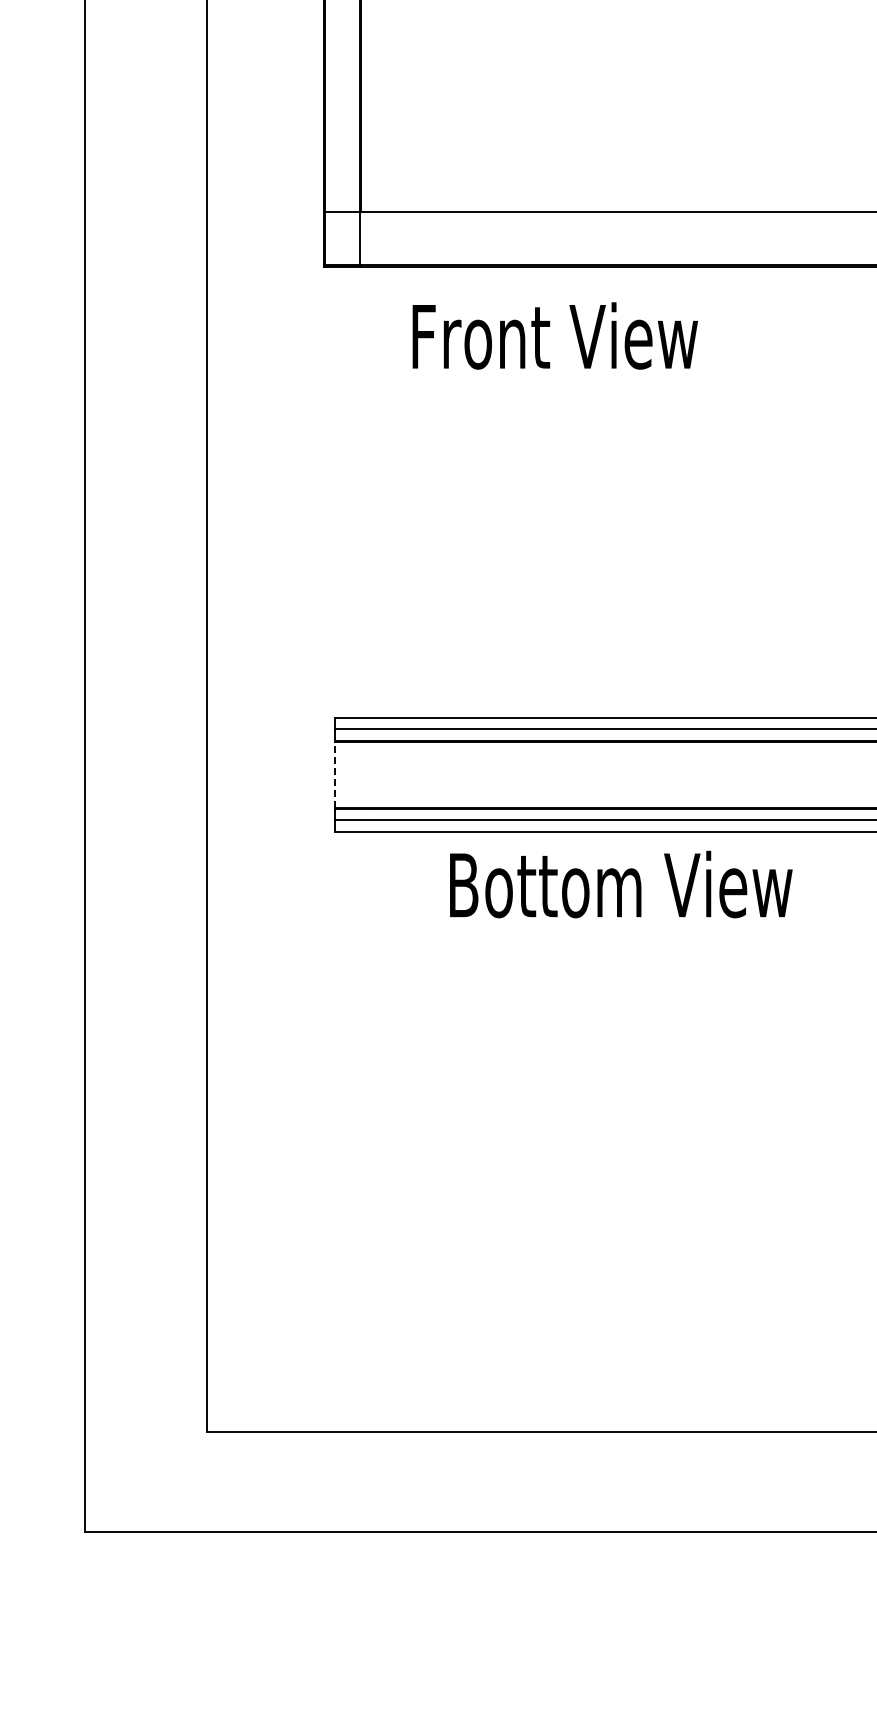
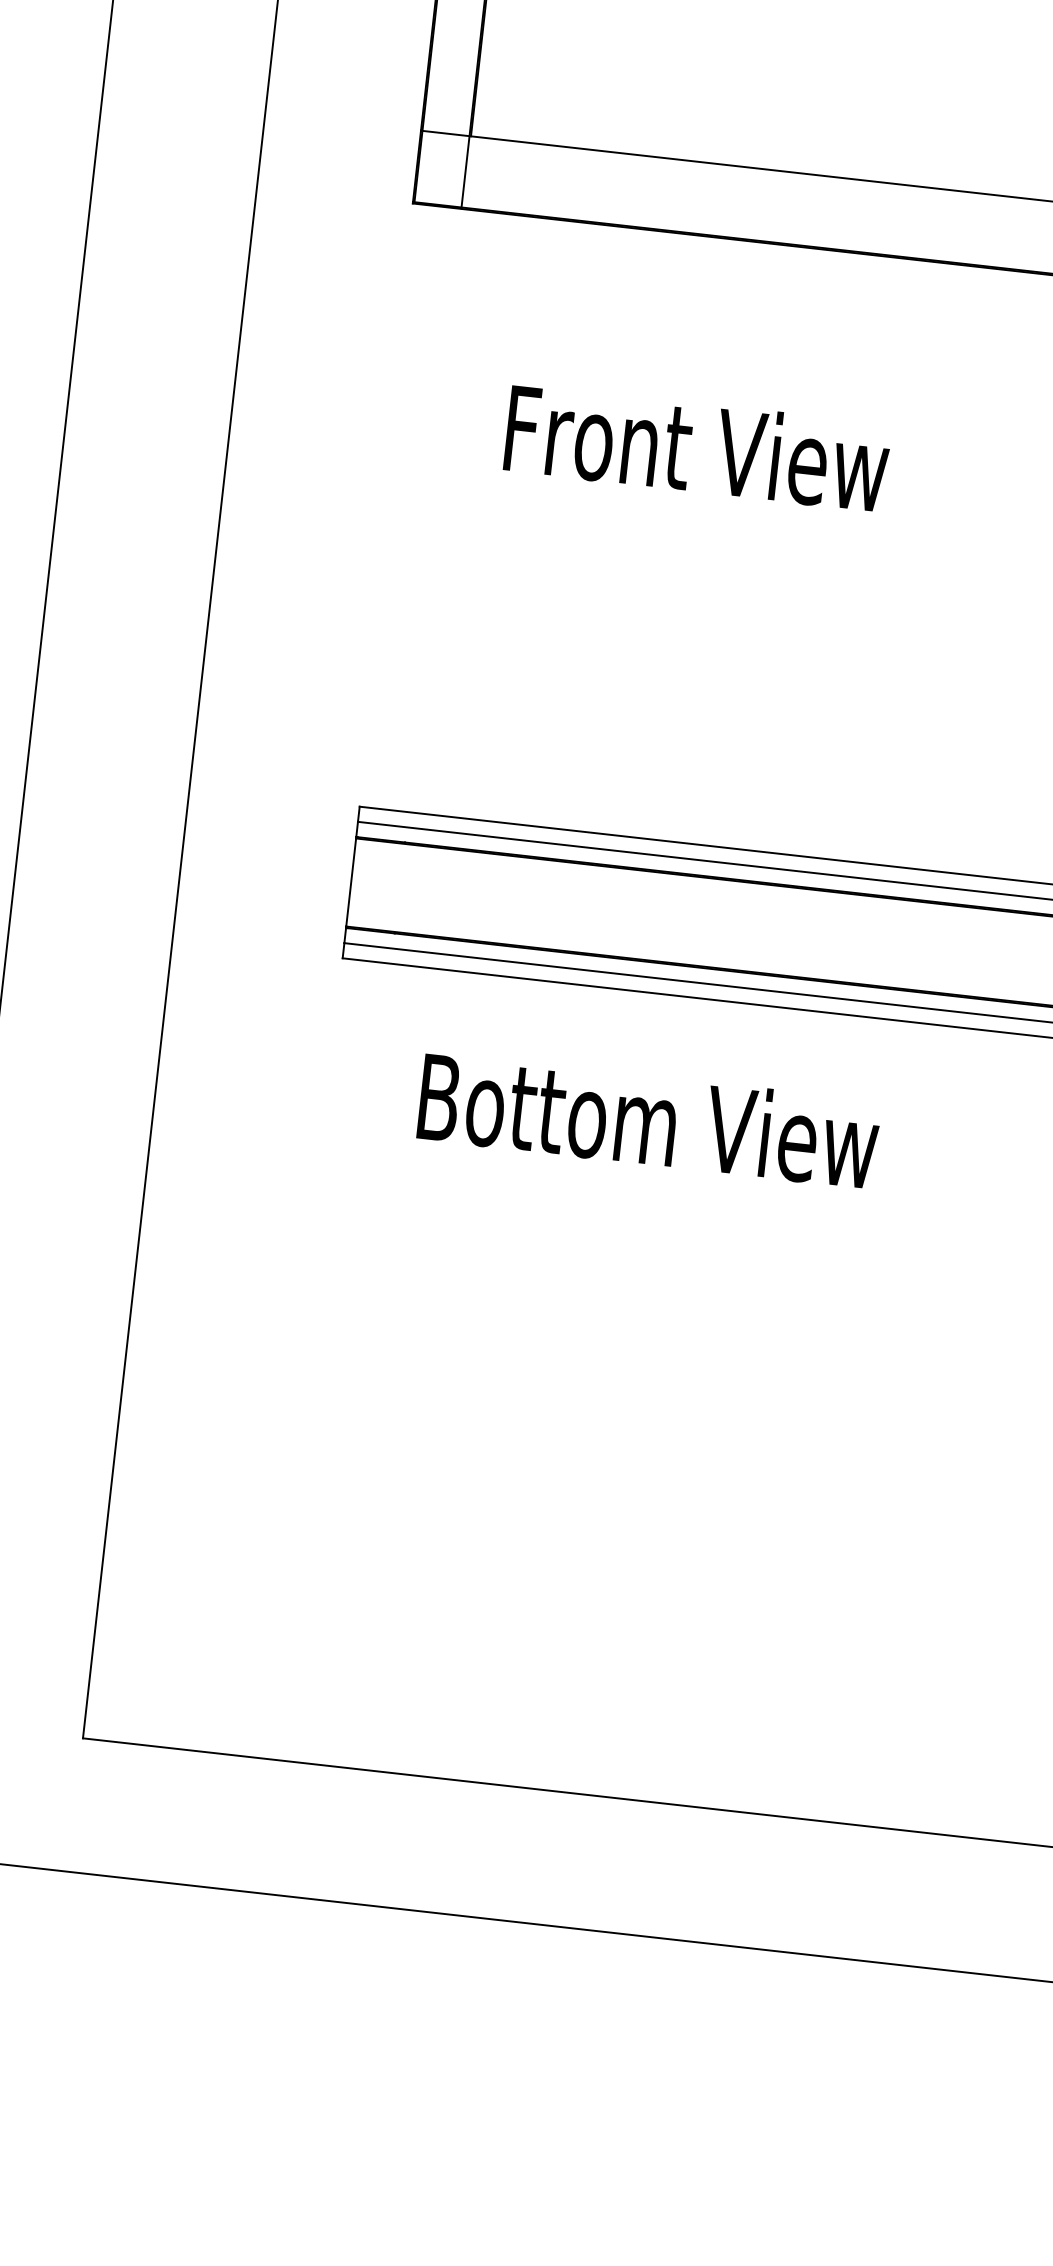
text: (554, 335) -> (696, 447), moved
line: (334, 774) -> (351, 881), dashed -> solid
text: (621, 884) -> (649, 1120), moved

